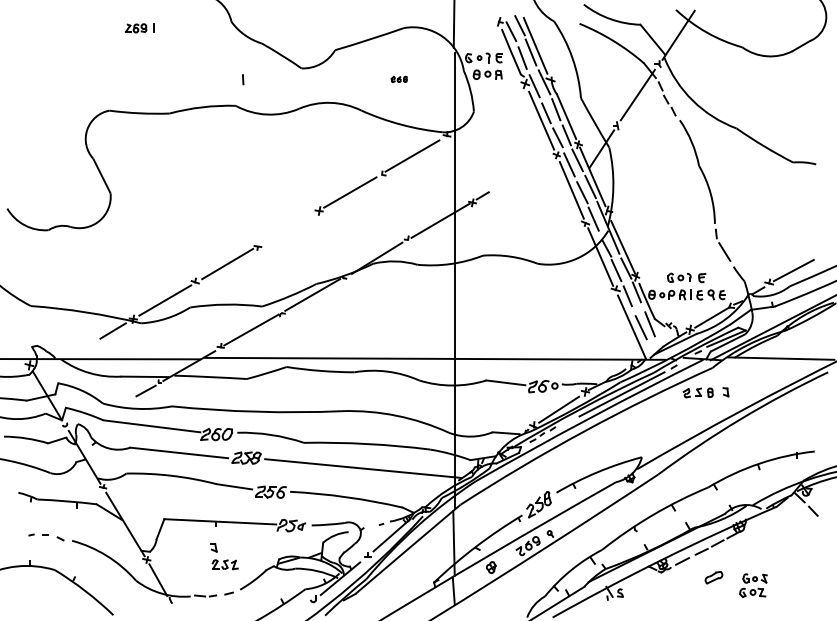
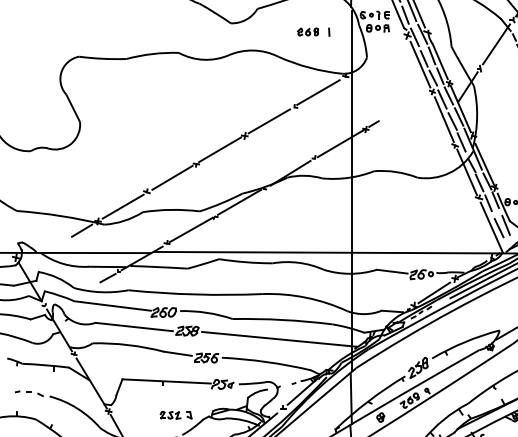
line: (243, 79) -> (329, 32), moved
part: (398, 79) -> (307, 32), size x1.67
line: (287, 228) -> (219, 149), added
part: (213, 547) -> (188, 415), moved

